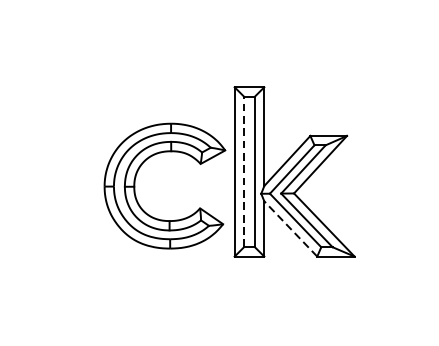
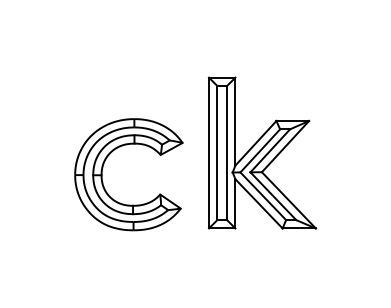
line: (244, 171) -> (217, 152), dashed -> solid
part: (136, 179) -> (103, 168), moved
line: (290, 228) -> (258, 203), dashed -> solid

